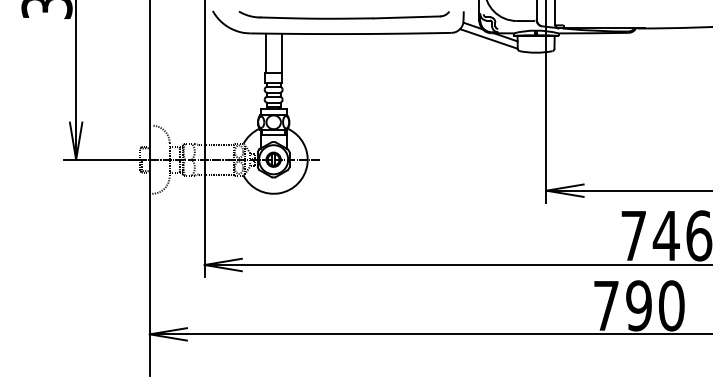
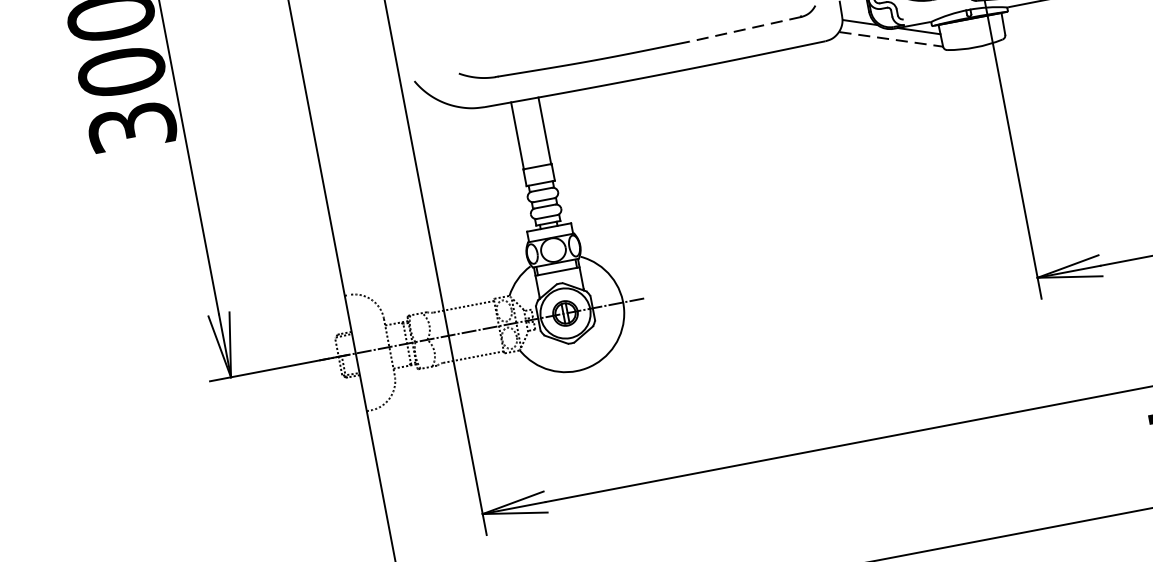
line: (406, 17) -> (744, 29), solid -> dashed
line: (489, 39) -> (892, 40), solid -> dashed

